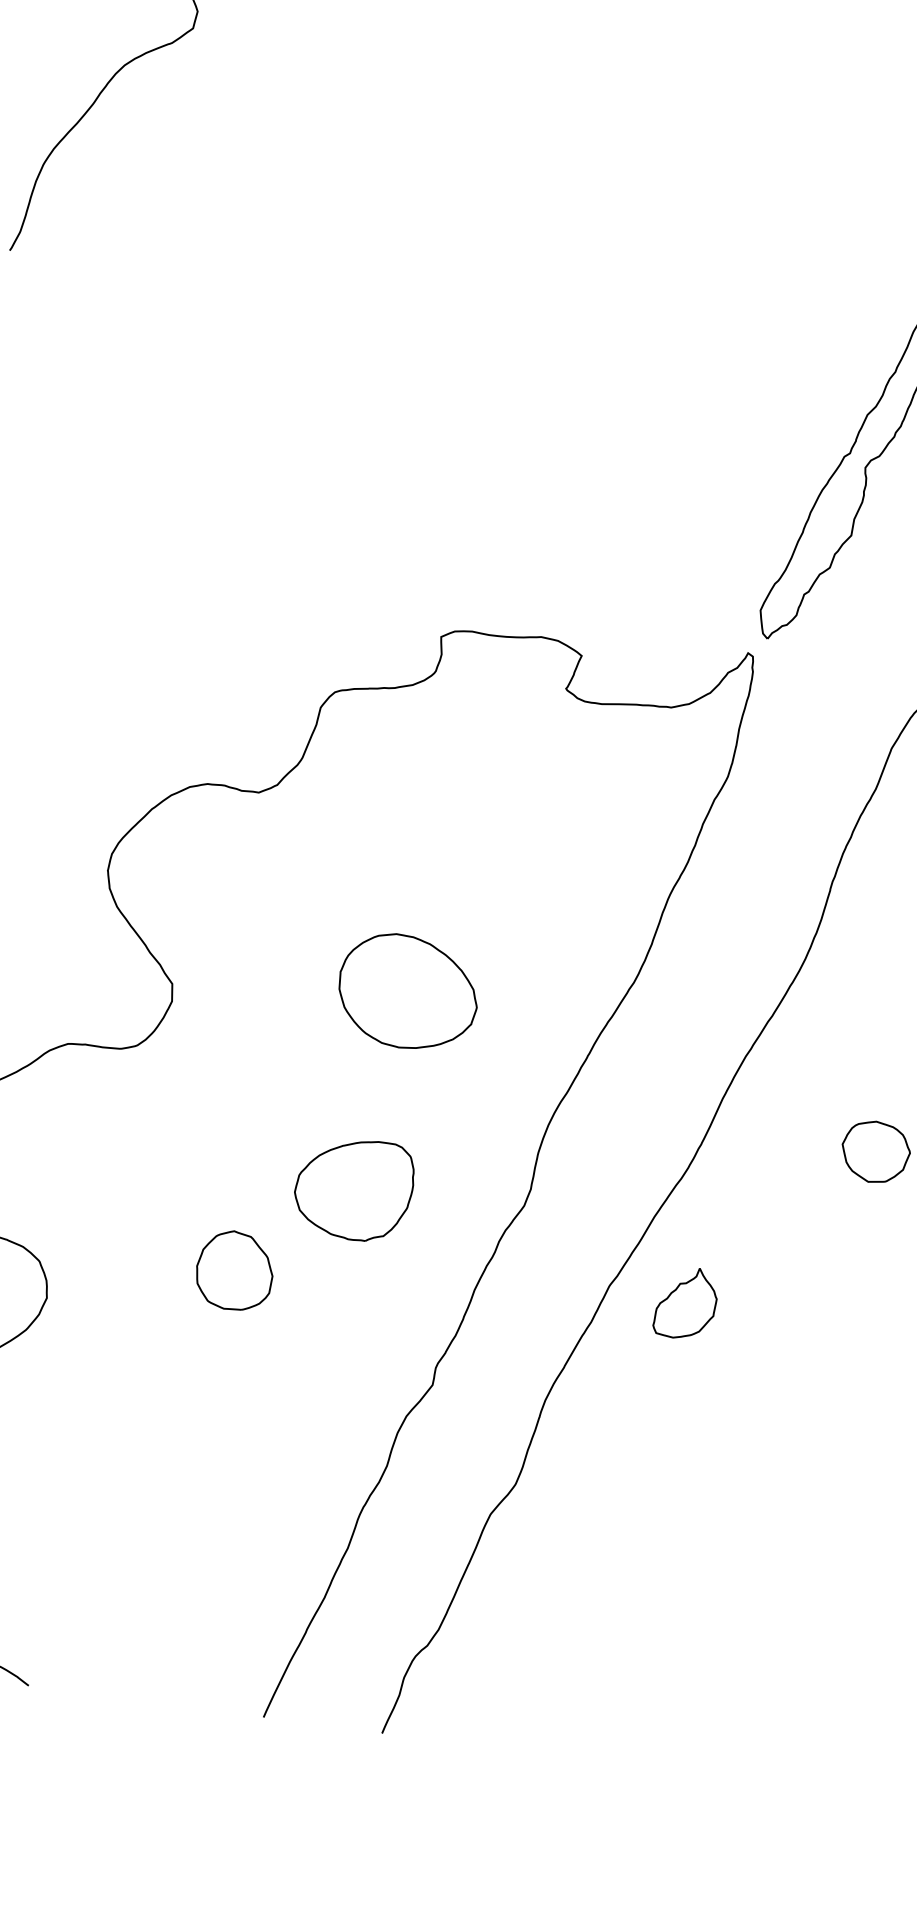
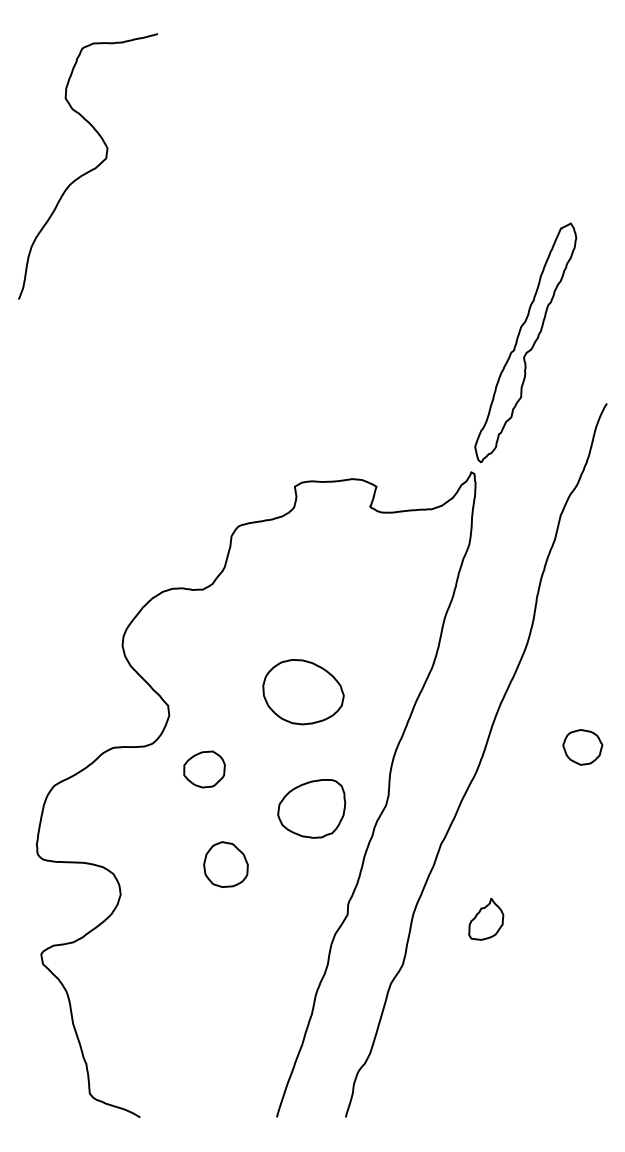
part: (220, 1102) -> (204, 769), added
part: (353, 1188) -> (311, 808), moved
part: (686, 1303) -> (486, 919), moved

